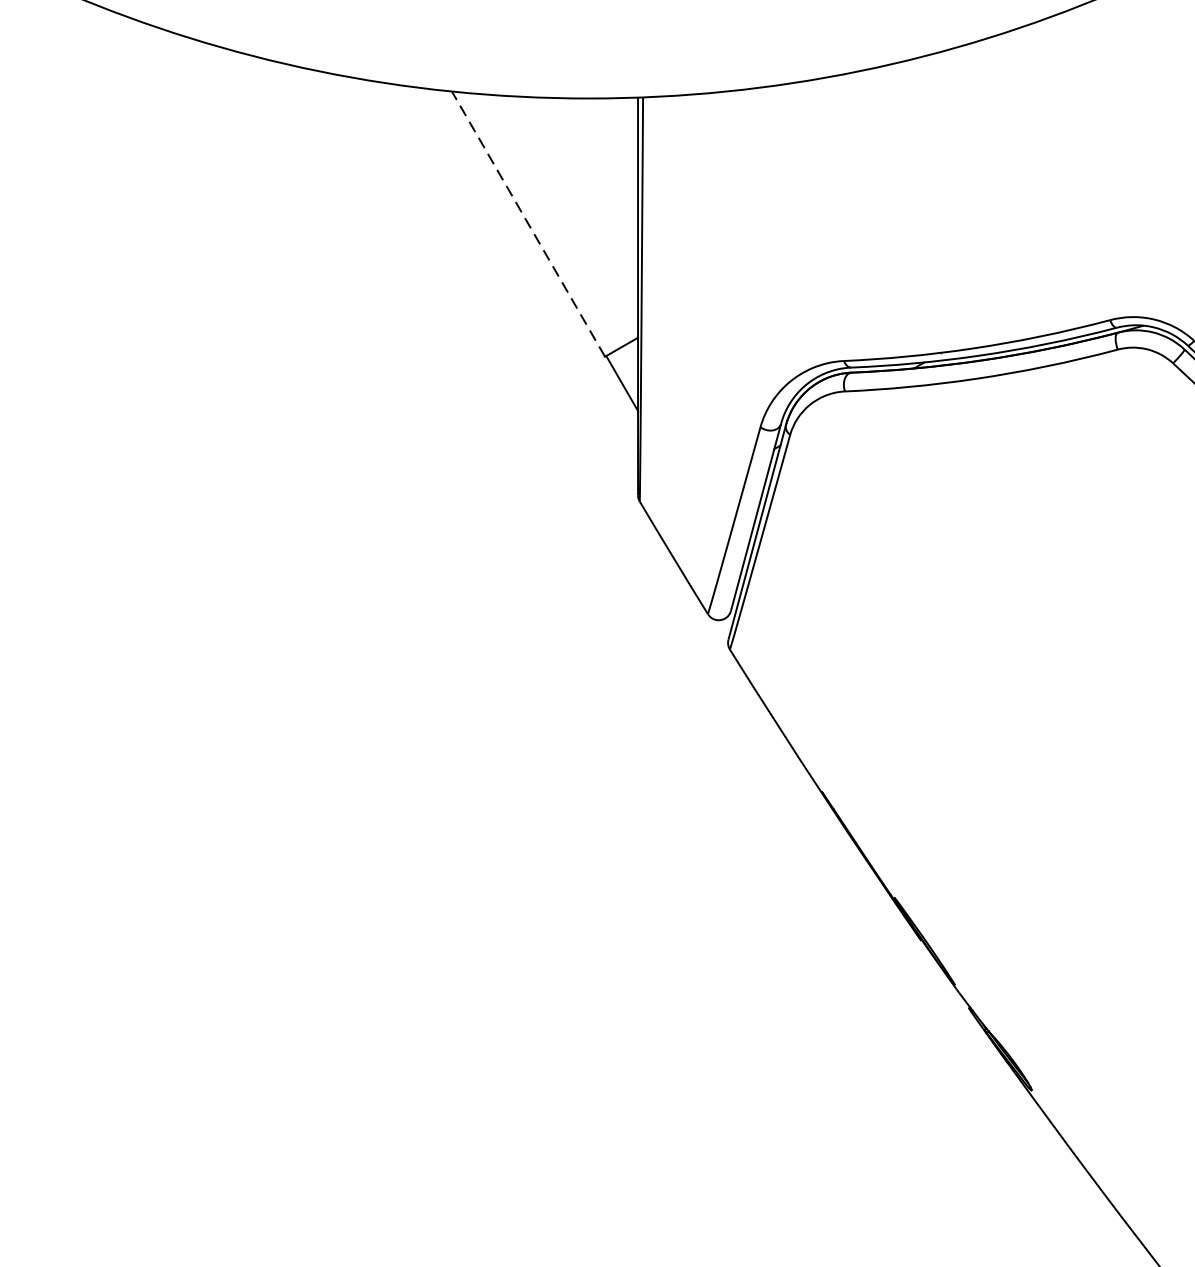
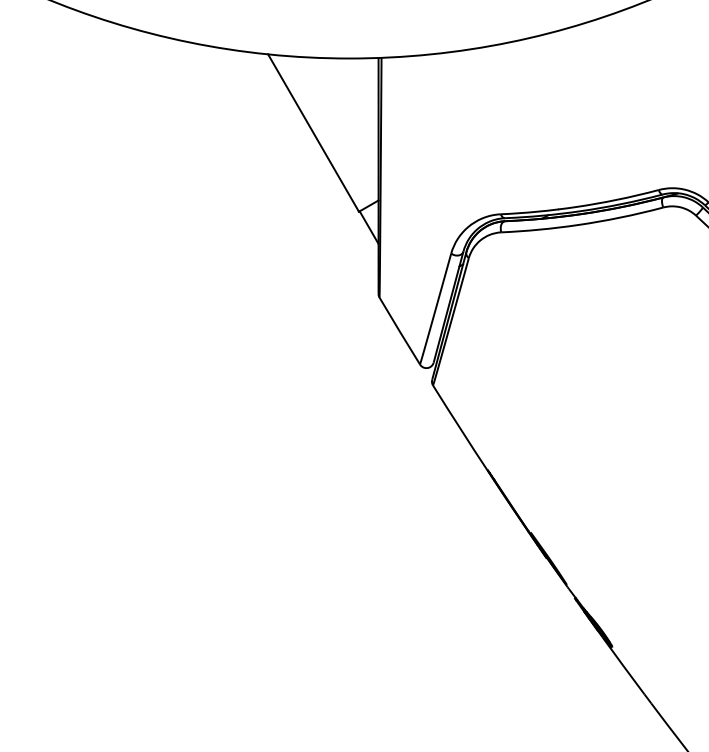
line: (528, 224) -> (313, 133), dashed -> solid

